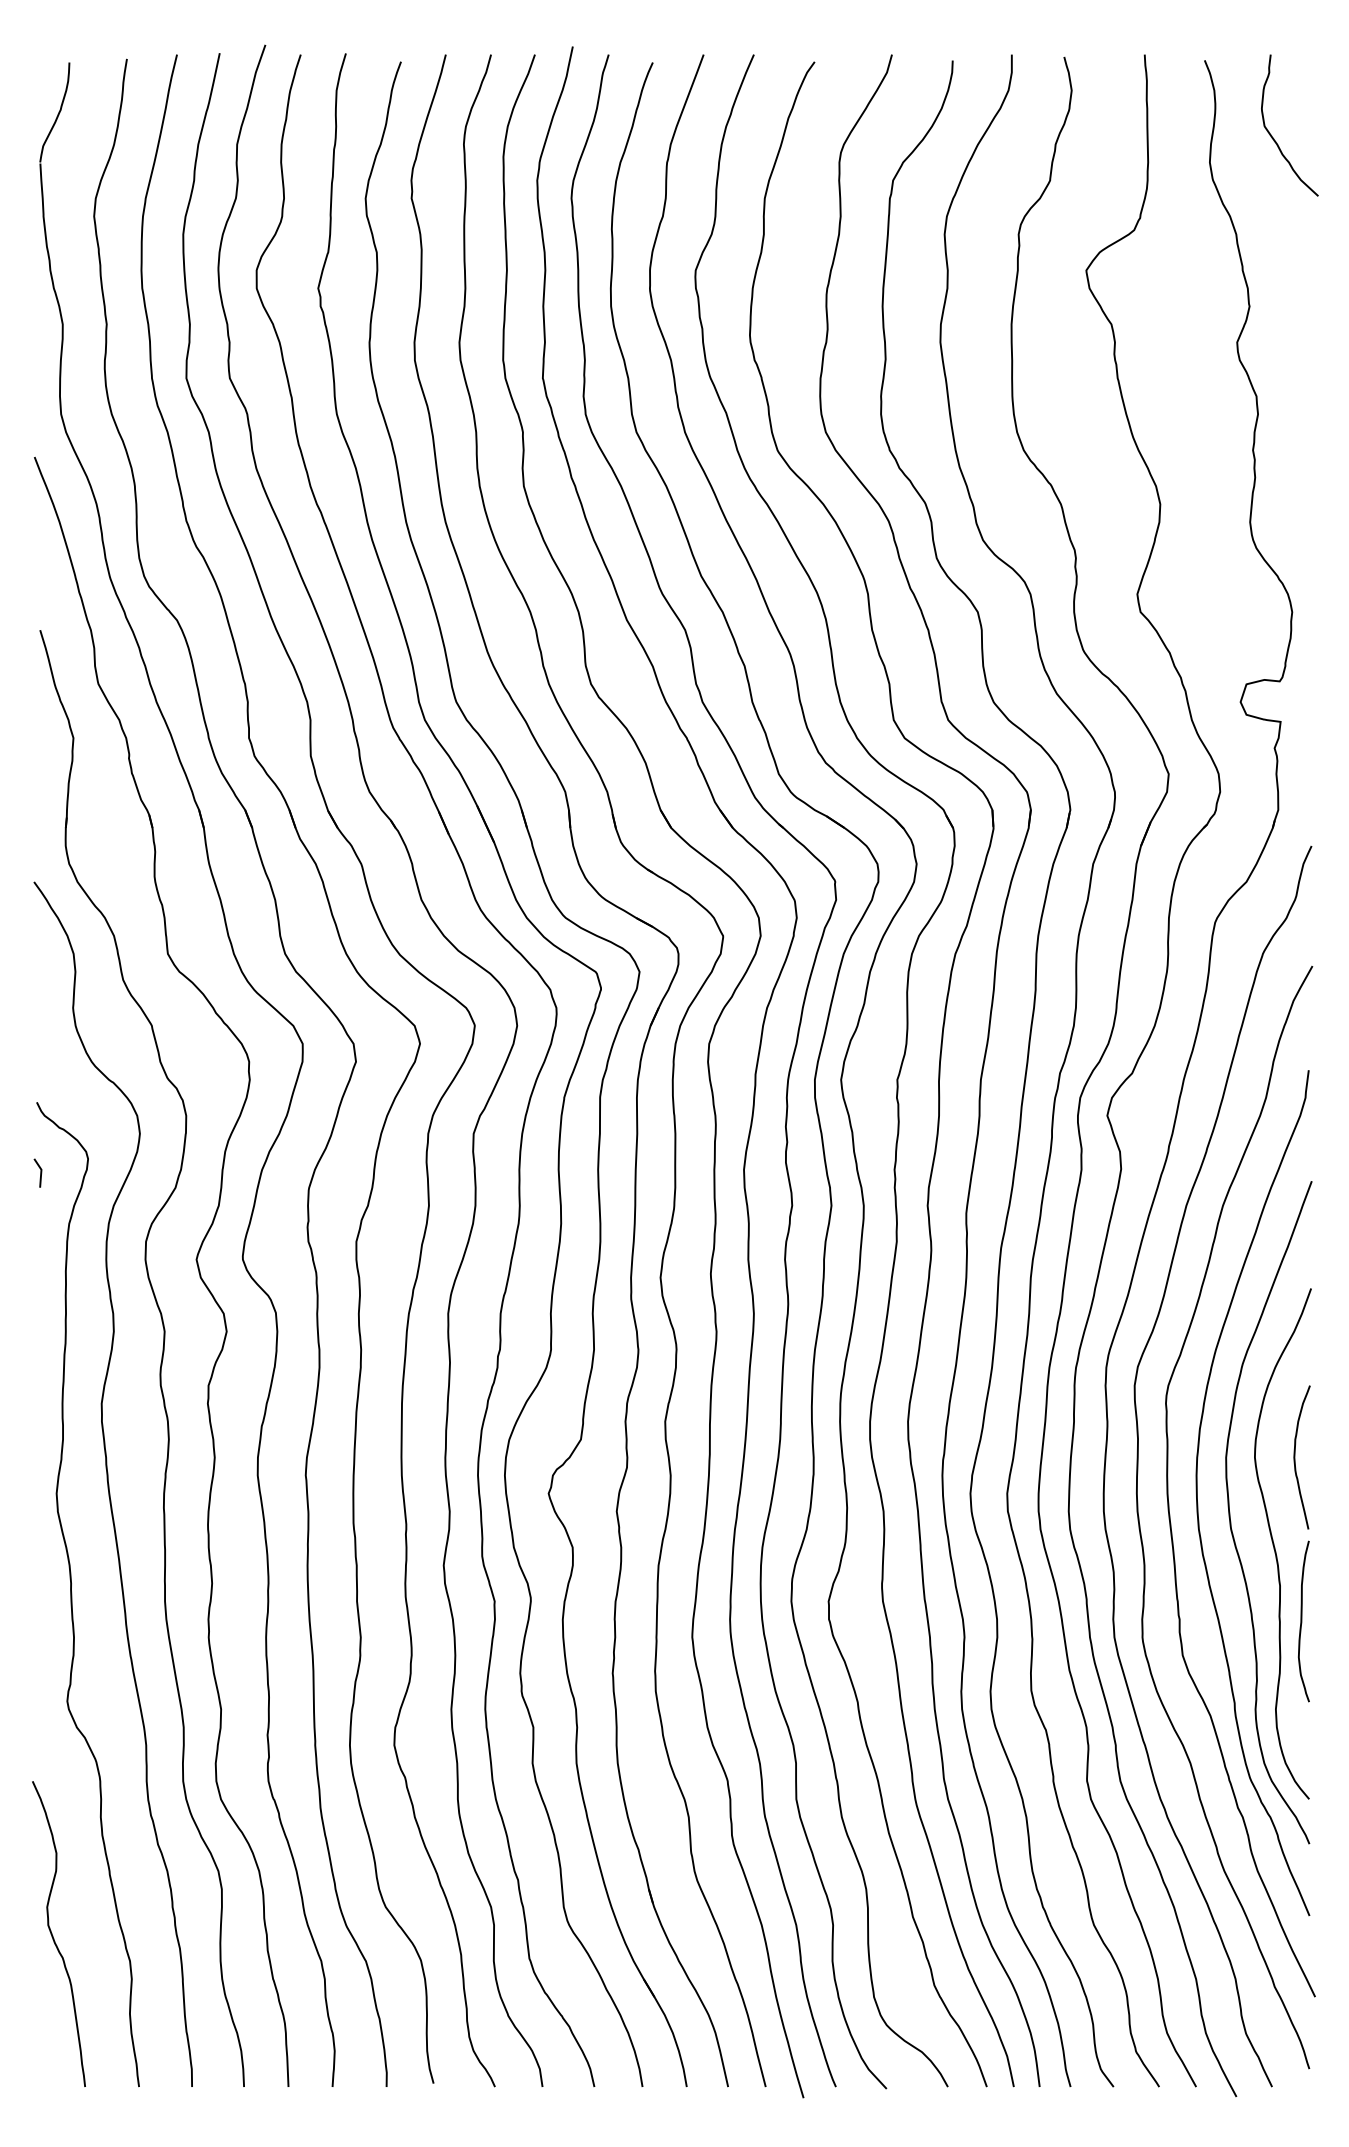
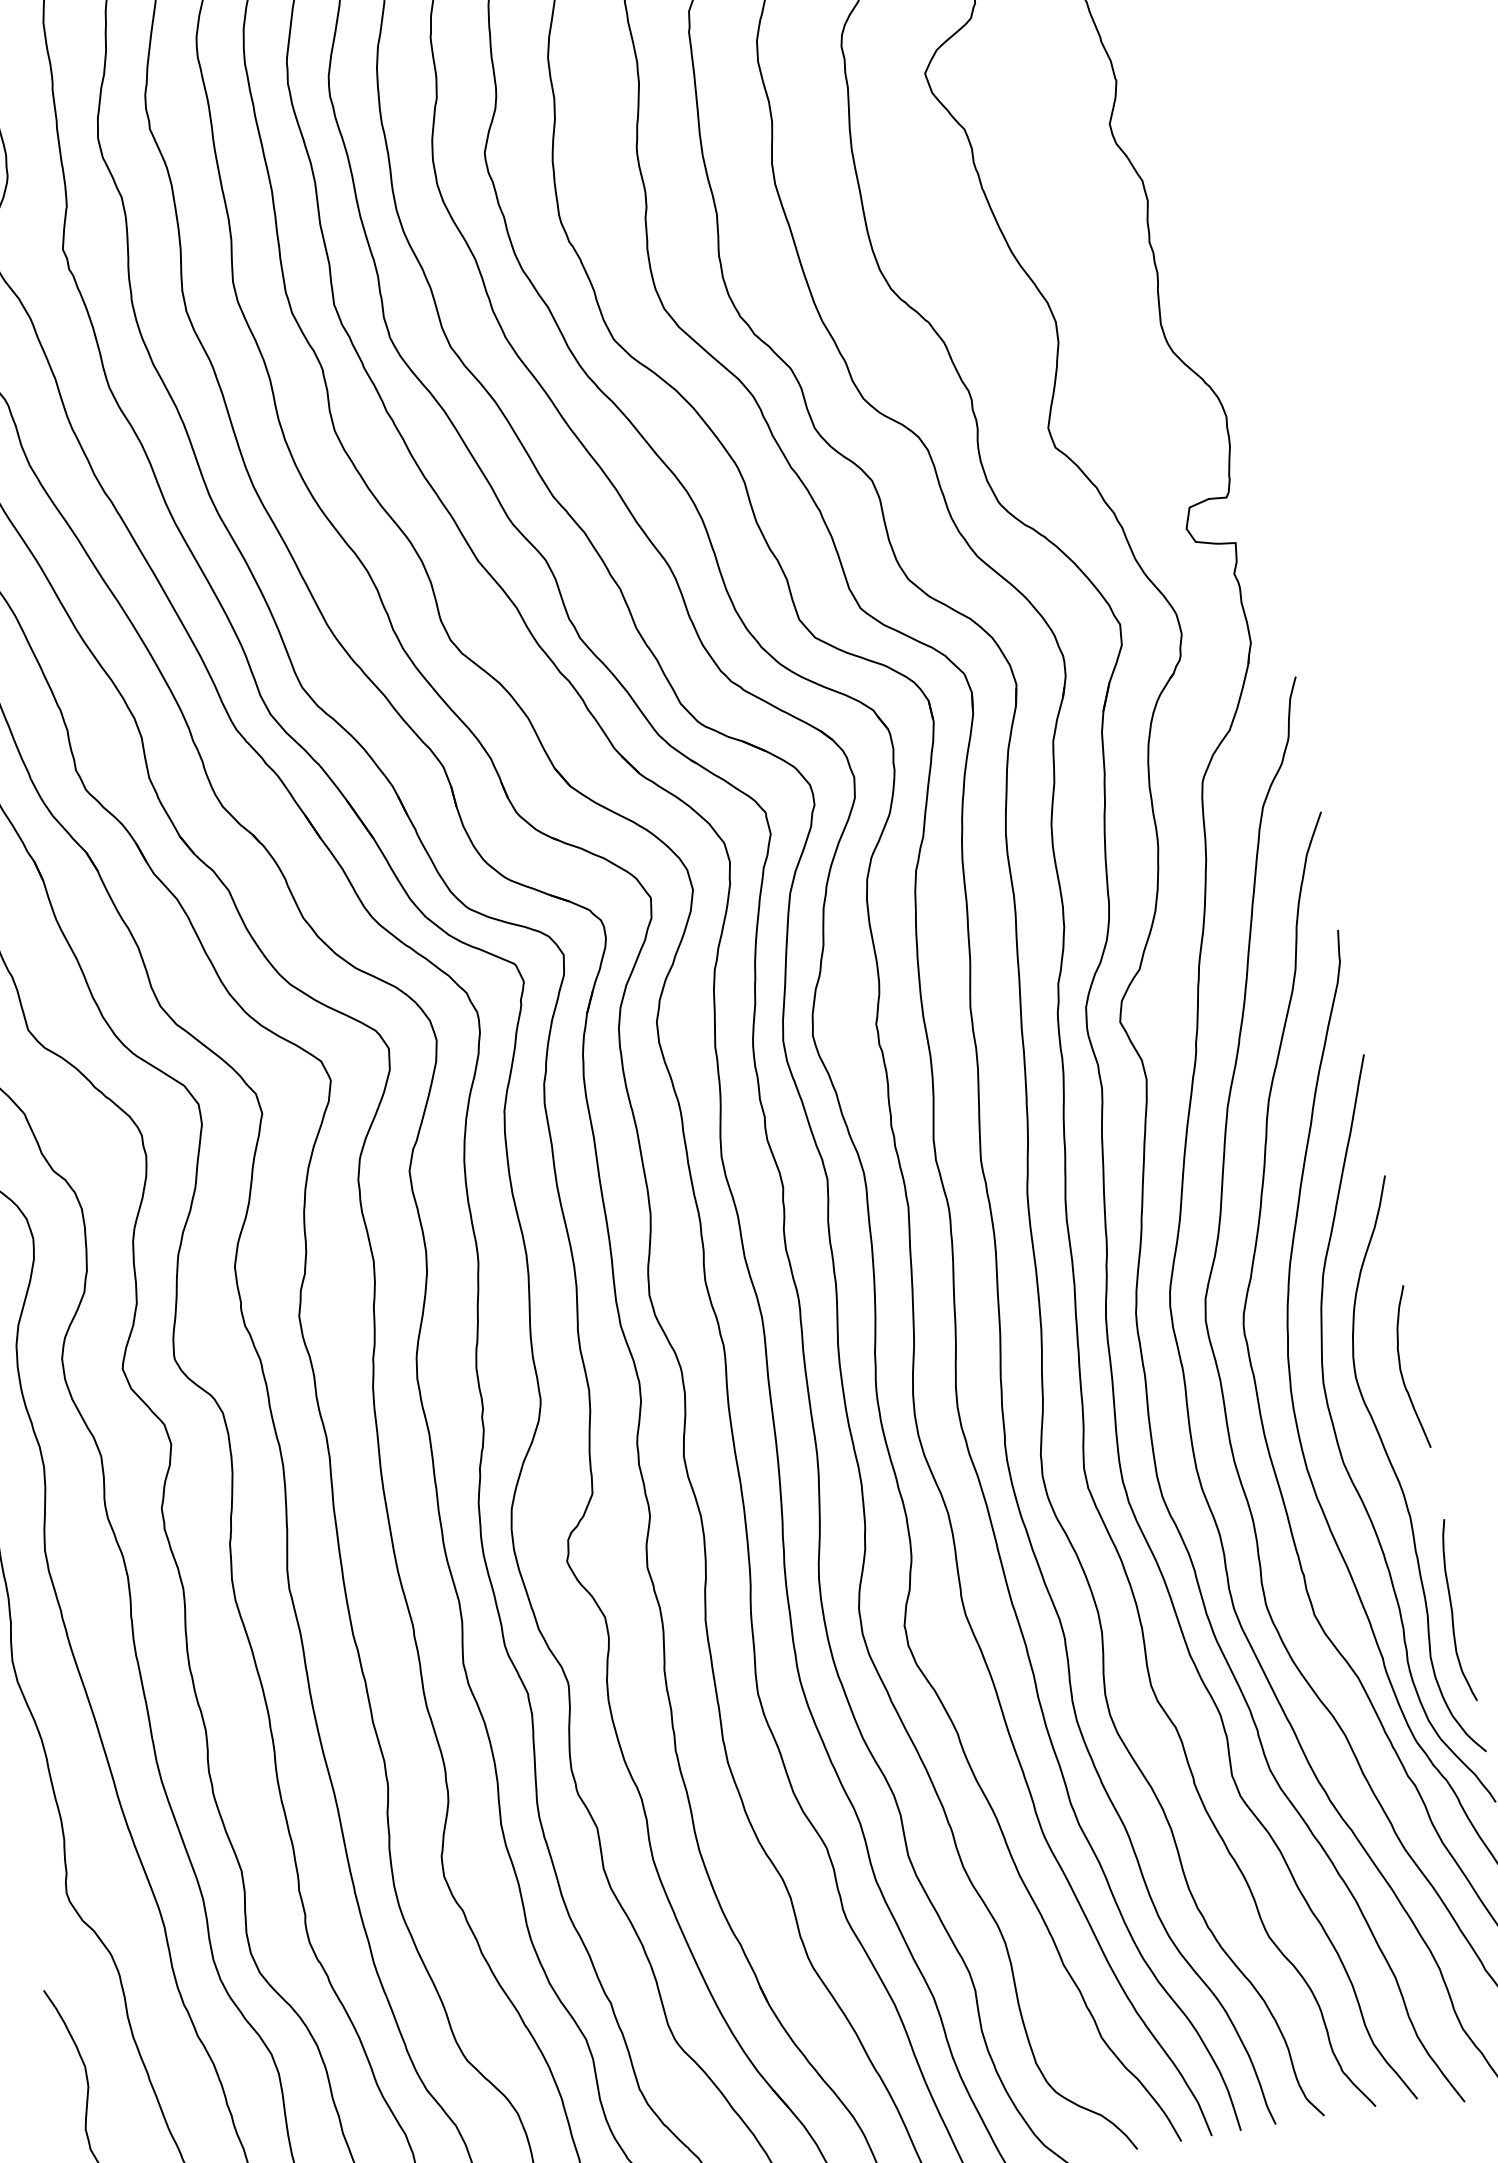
curve: (1302, 1621) -> (1453, 1611), moved

